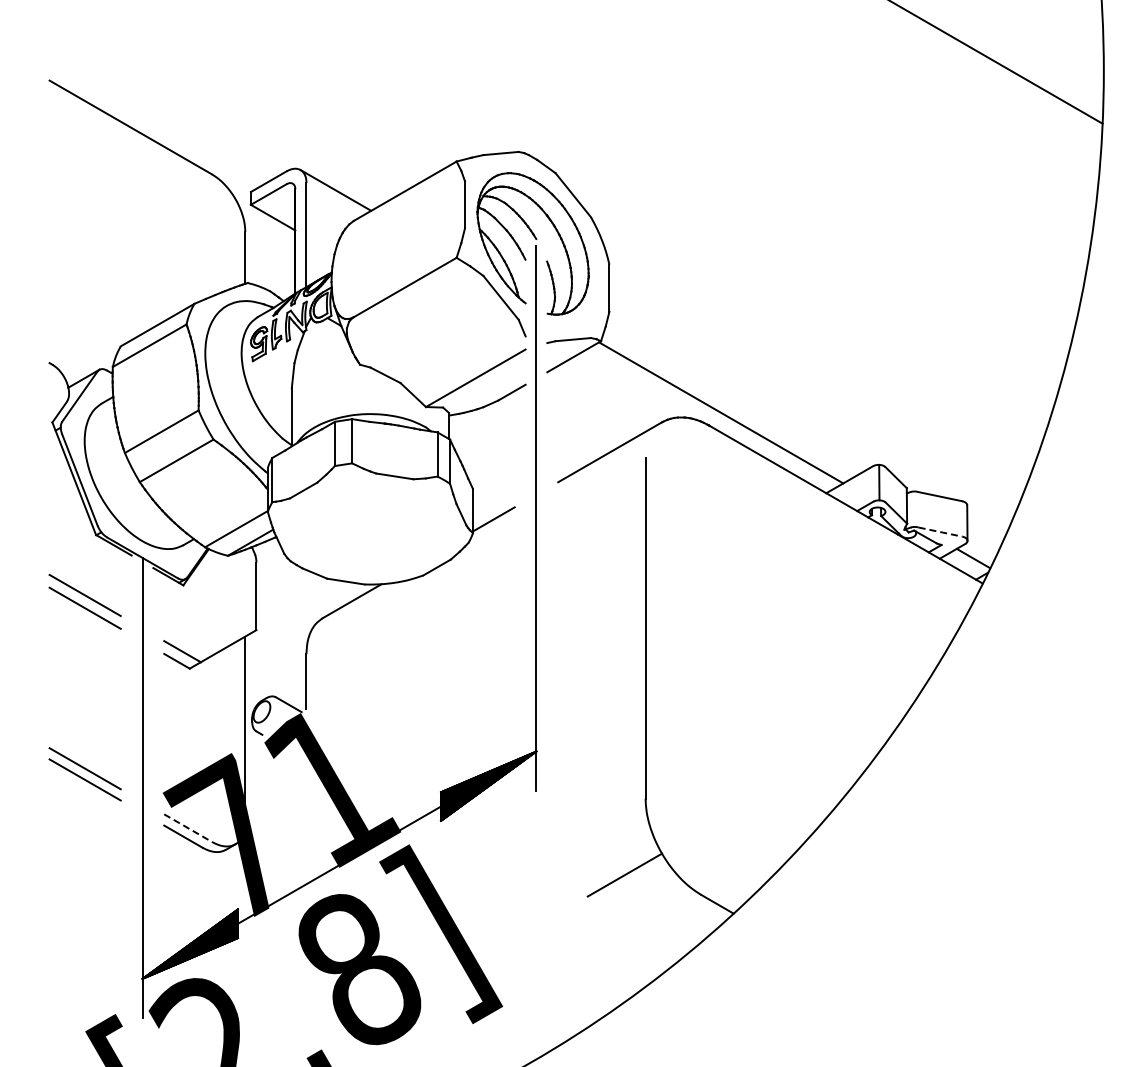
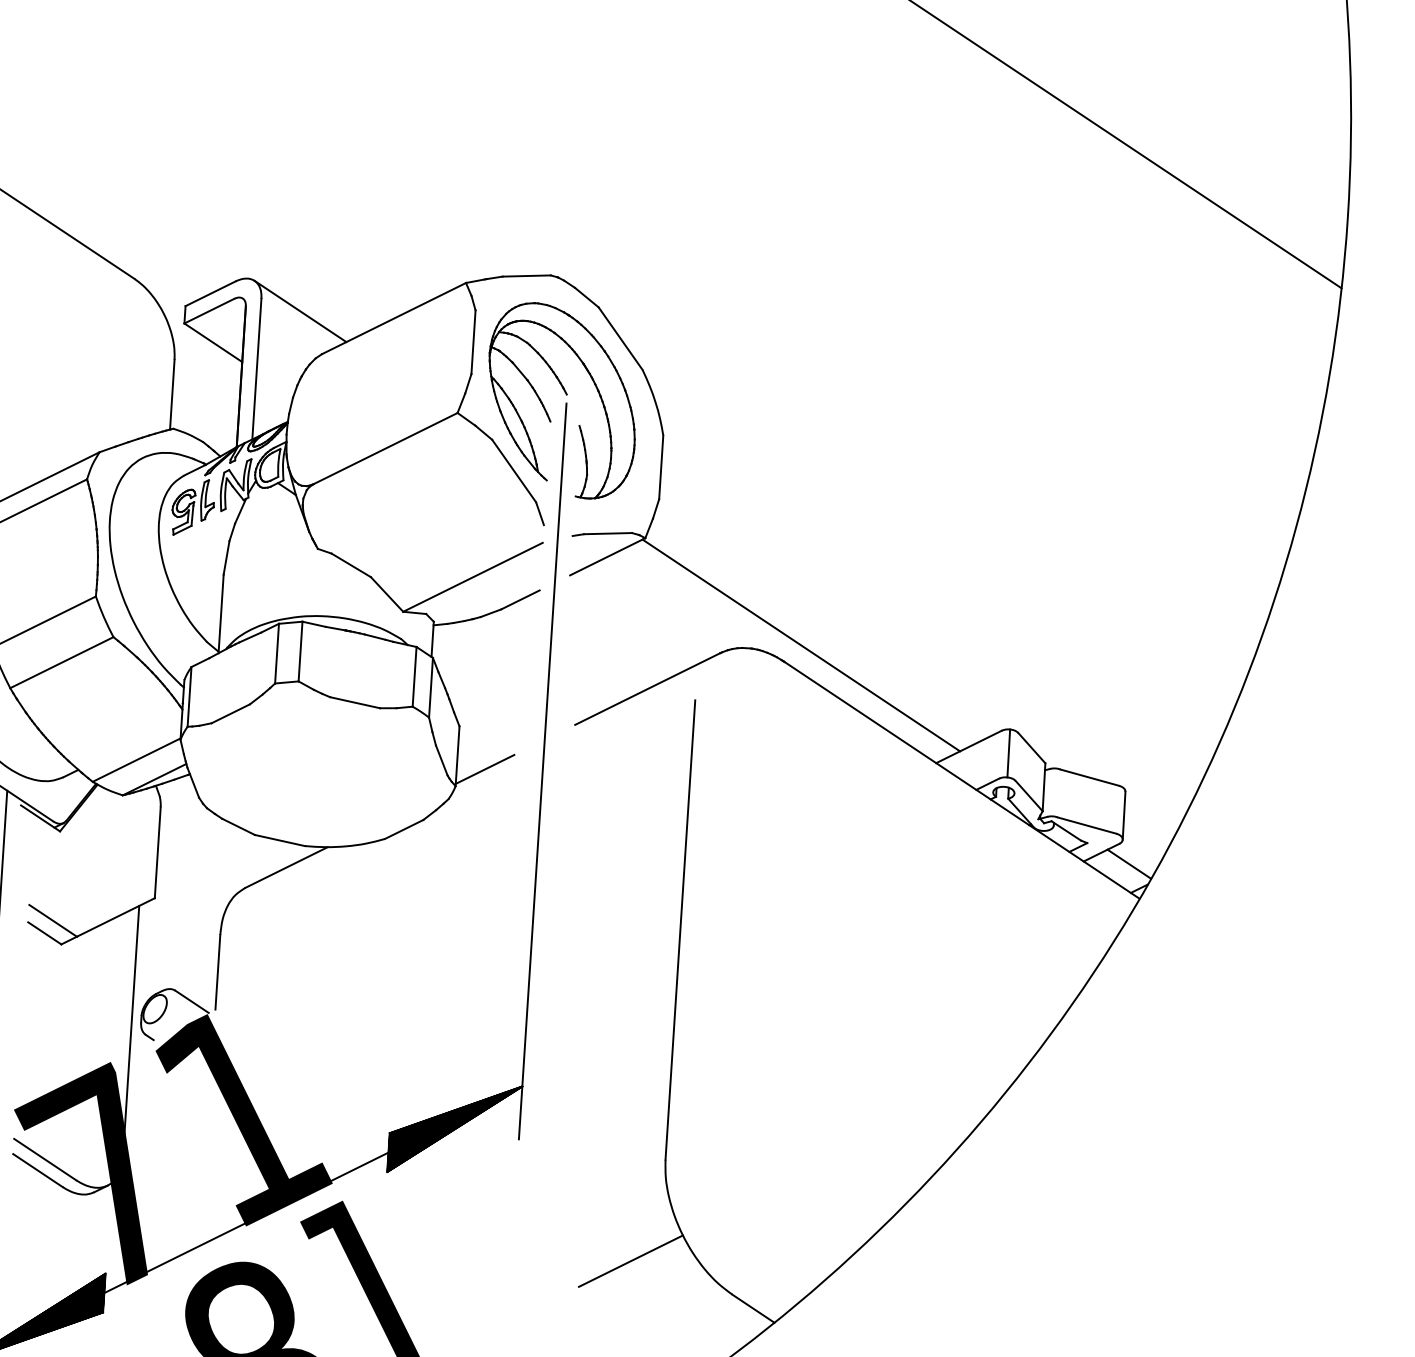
line: (941, 532) -> (1088, 826), dashed -> solid
line: (188, 828) -> (45, 1160), dashed -> solid

